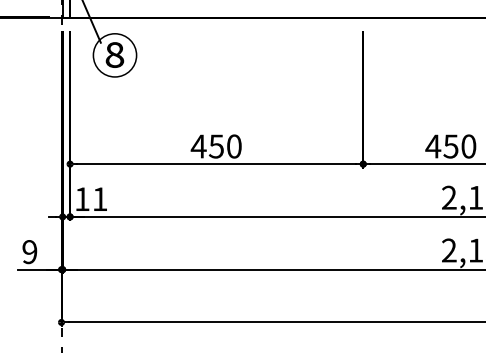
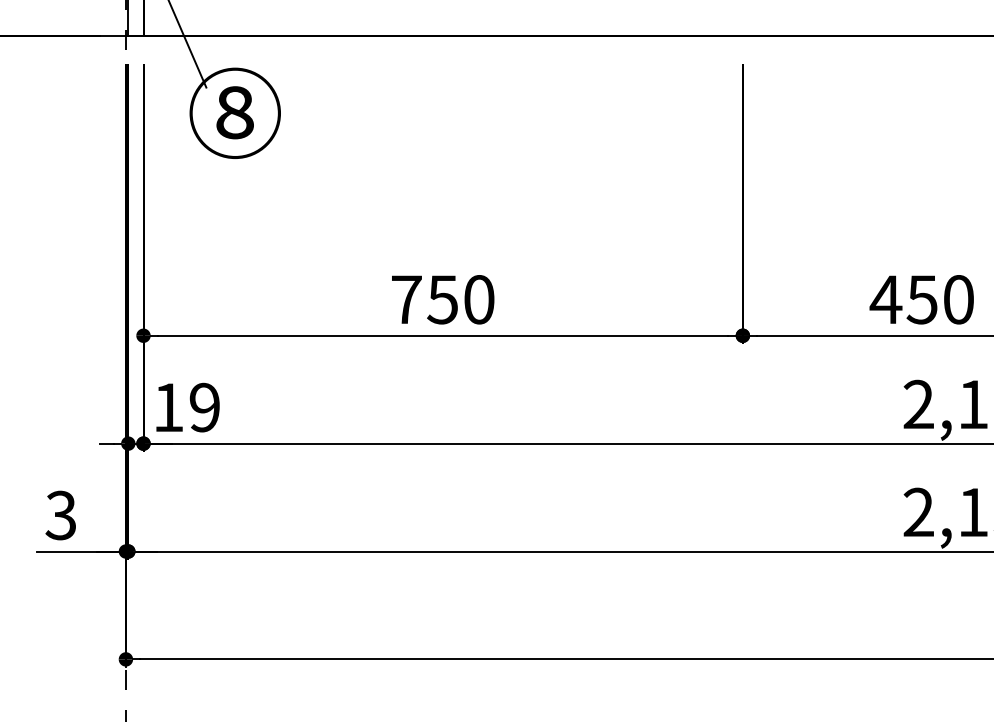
text: (198, 146) -> (406, 299), 450 -> 750
text: (99, 199) -> (203, 408), 11 -> 19
text: (29, 252) -> (60, 516), 9 -> 3

